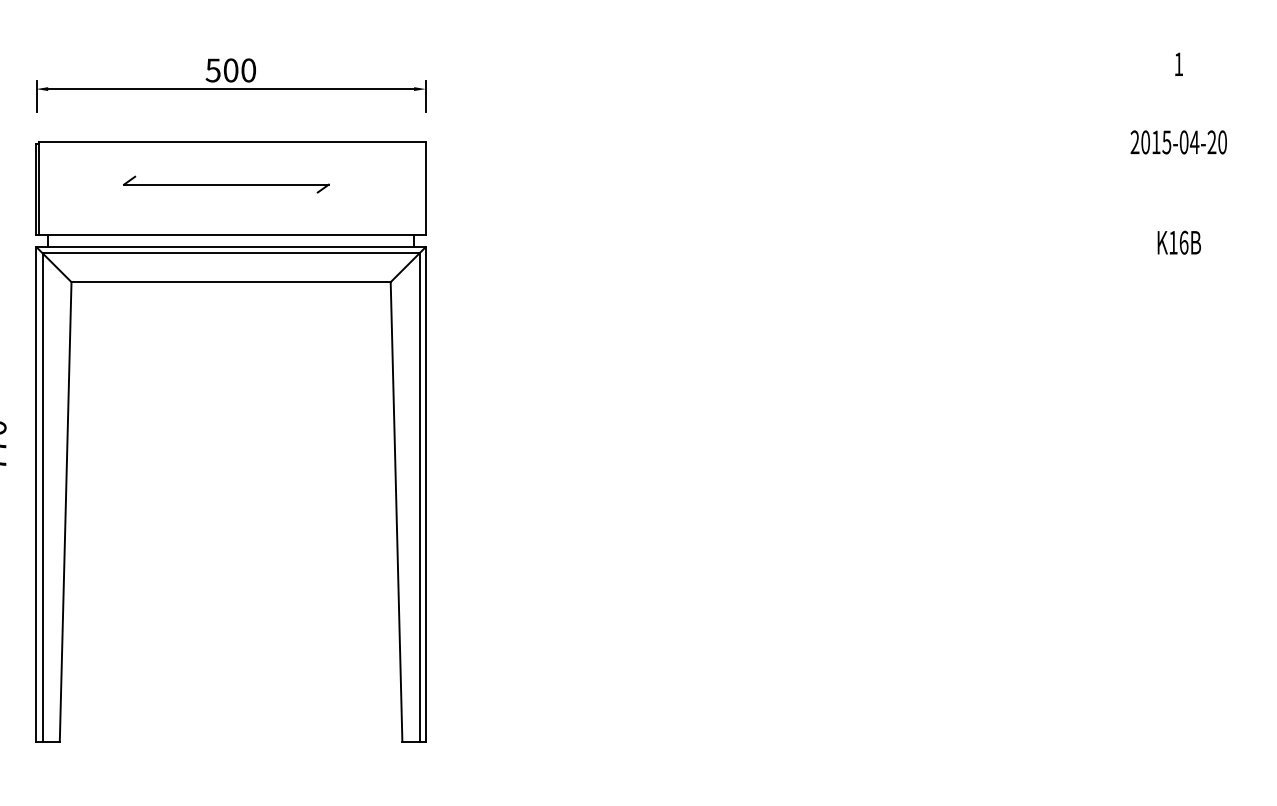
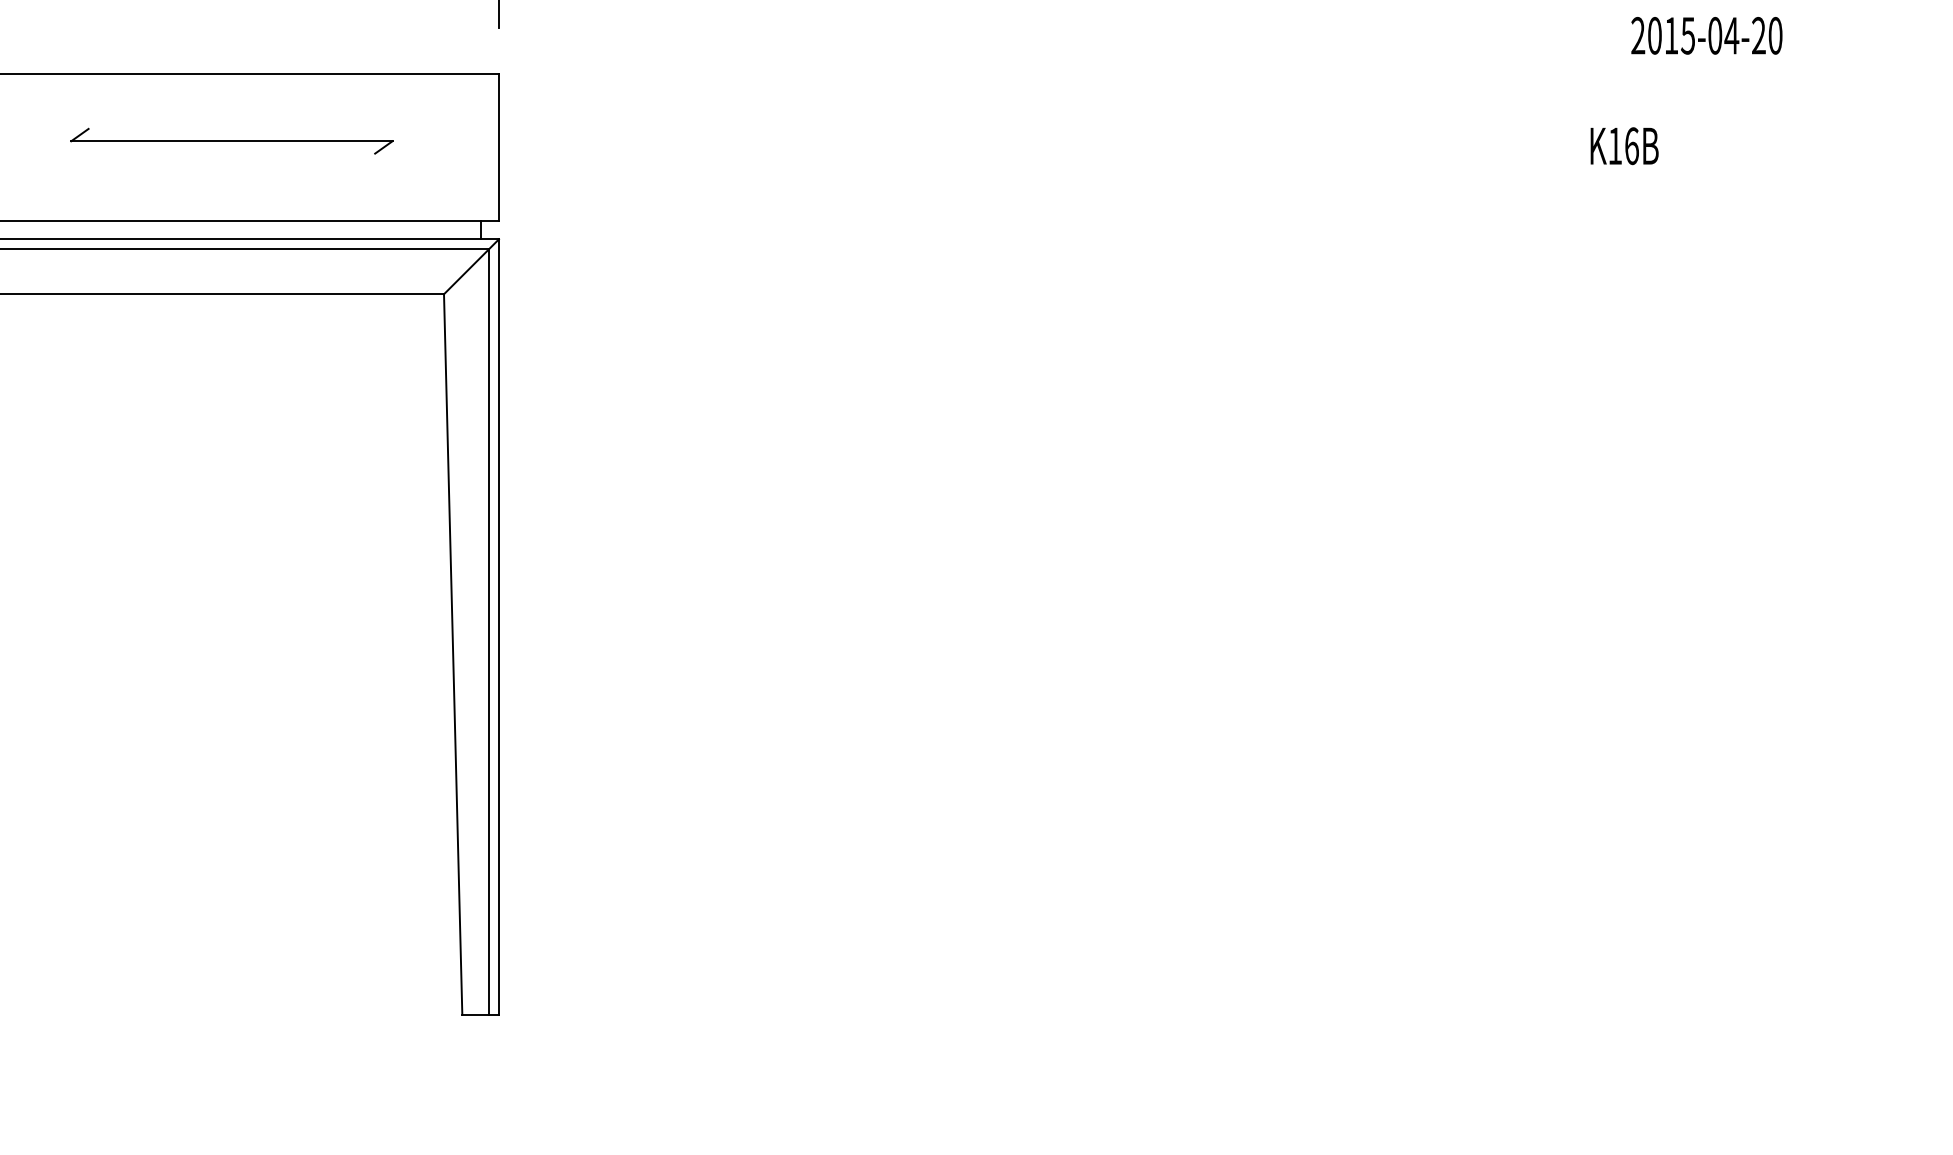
text: (1178, 142) -> (1706, 35), moved
part: (226, 184) -> (231, 141), moved
text: (1178, 242) -> (1623, 145), moved

